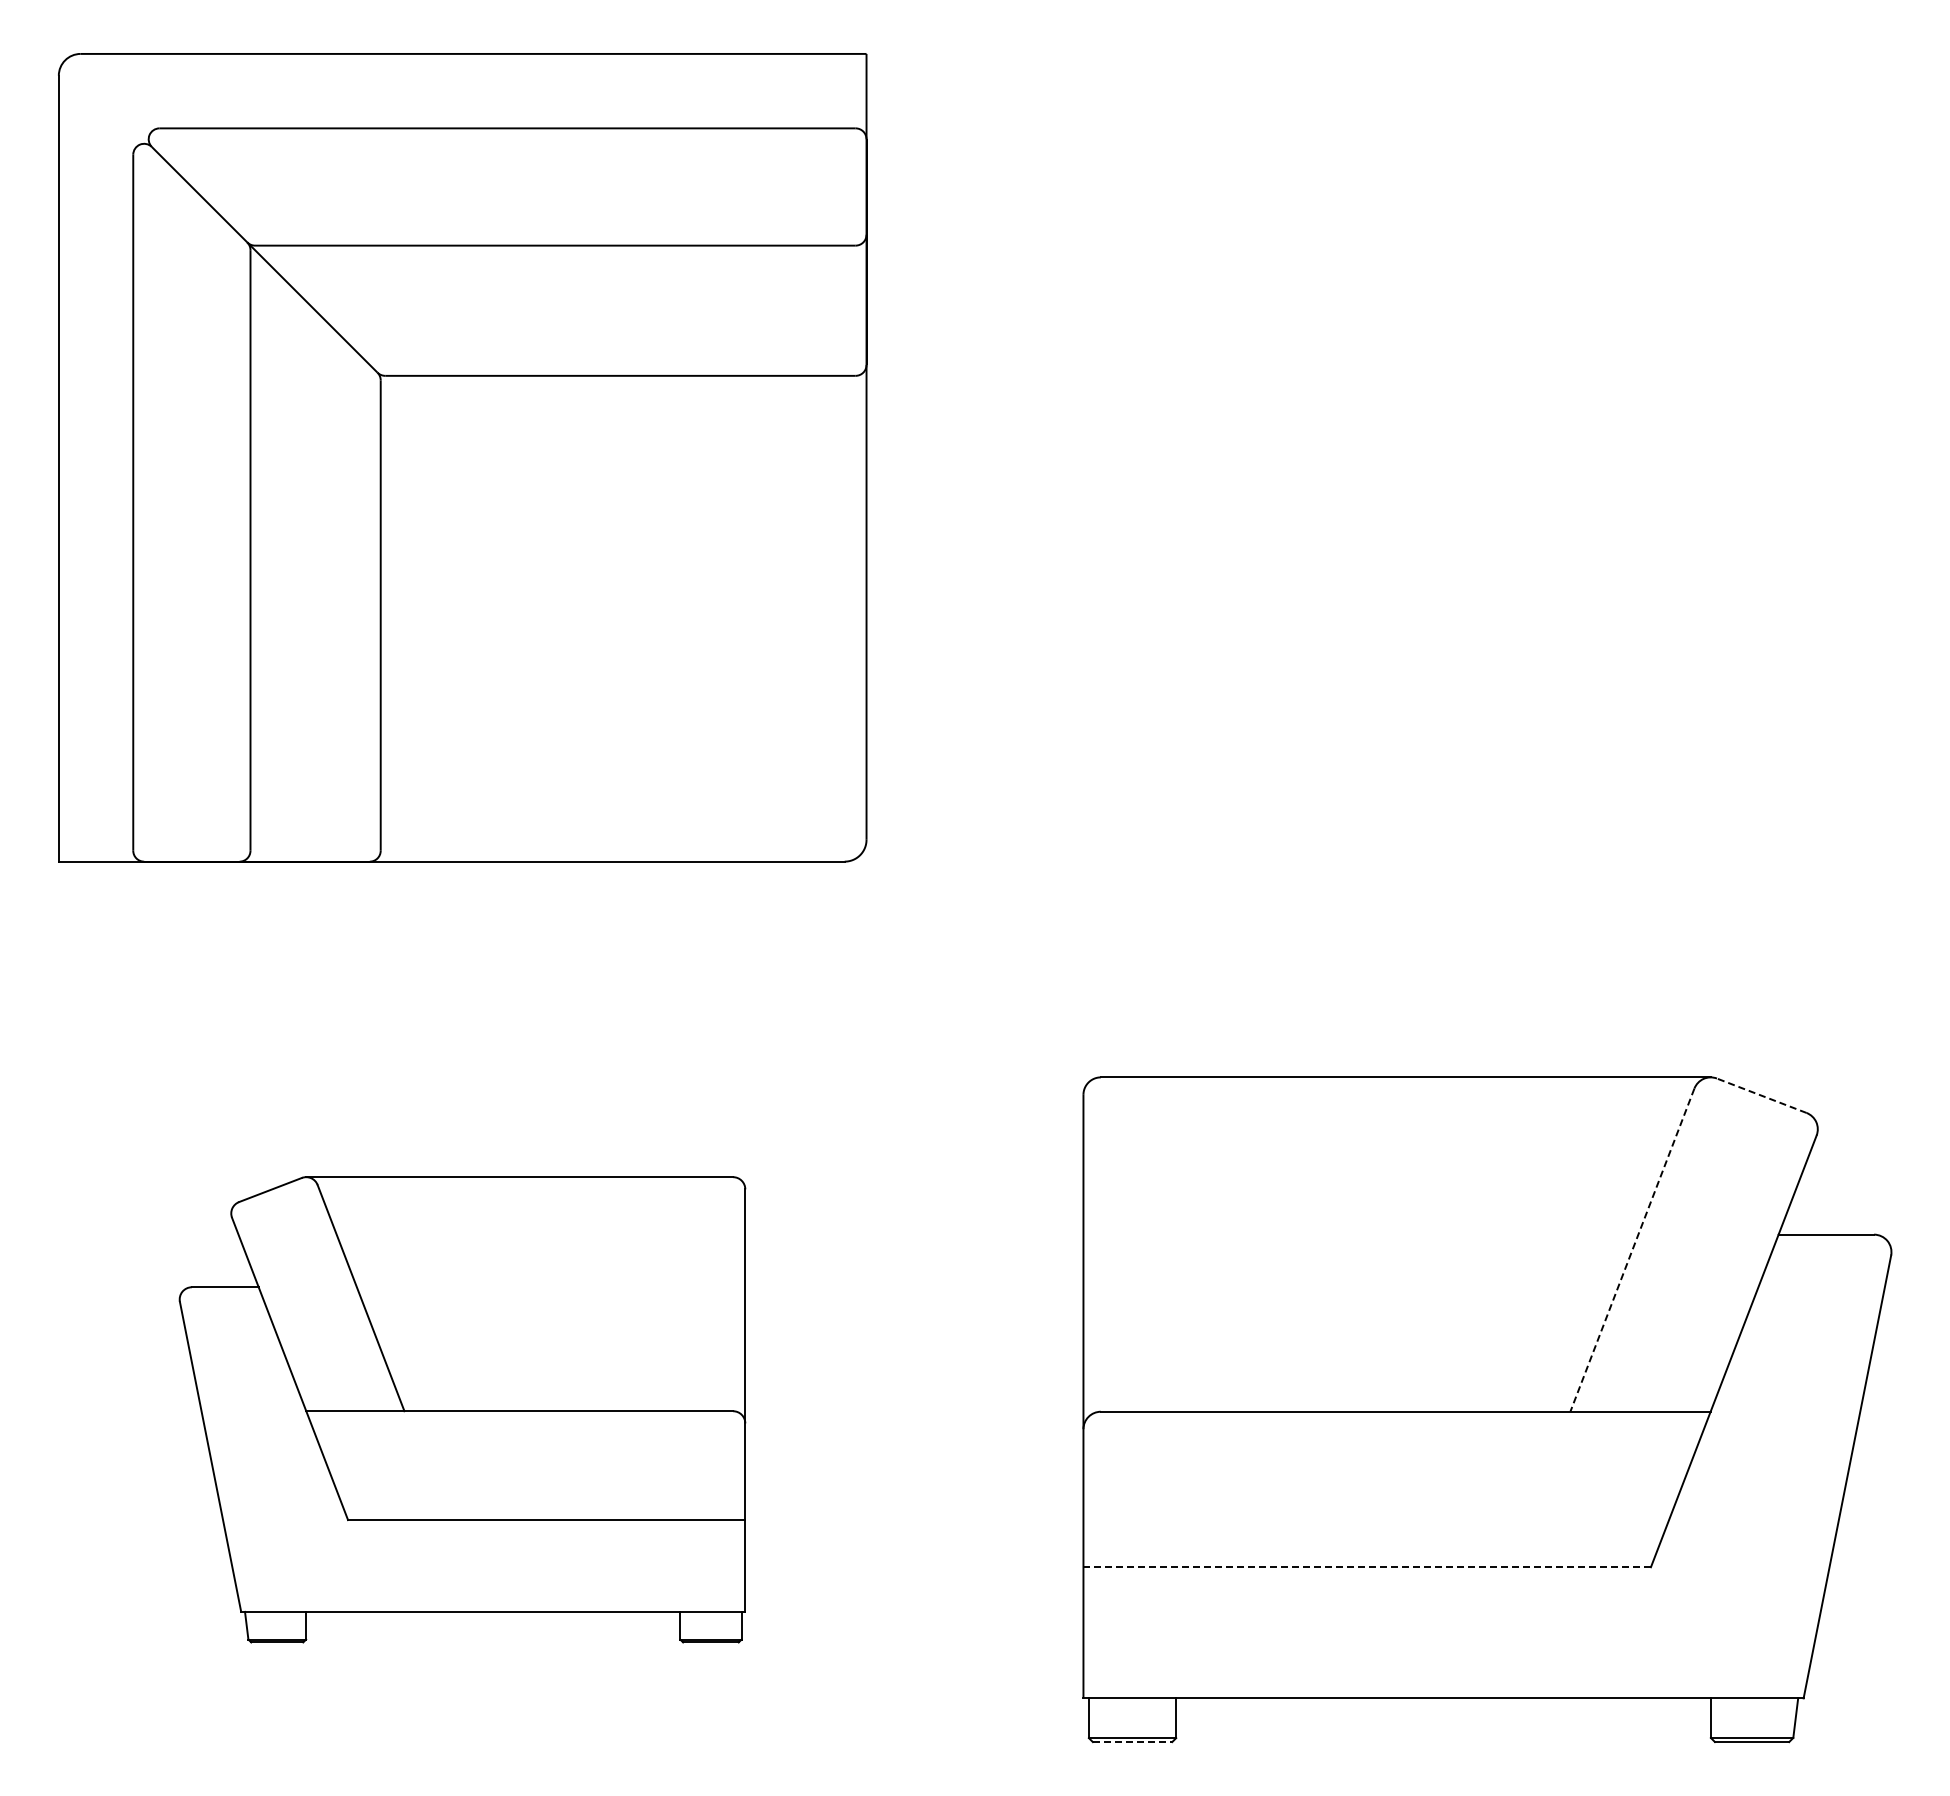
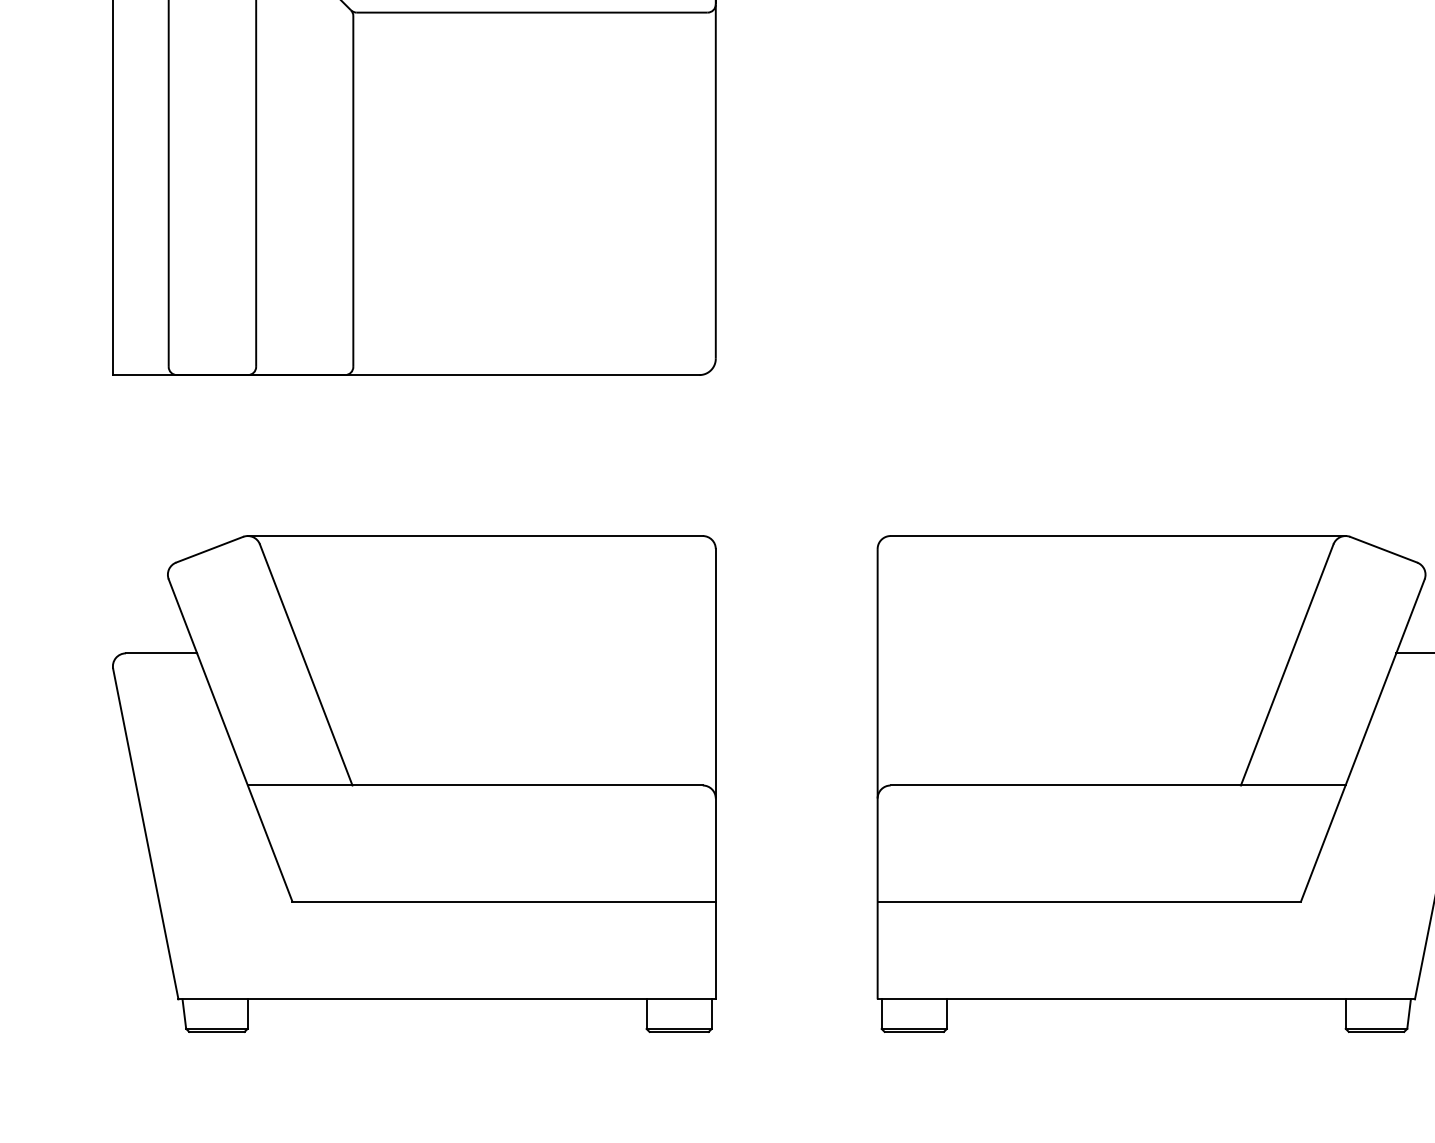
line: (1761, 1095) -> (1383, 549), dashed -> solid
line: (1632, 1250) -> (1287, 665), dashed -> solid
part: (462, 1409) -> (414, 783), size x1.43
line: (1367, 1567) -> (1089, 901), dashed -> solid
line: (1132, 1742) -> (914, 1032), dashed -> solid

